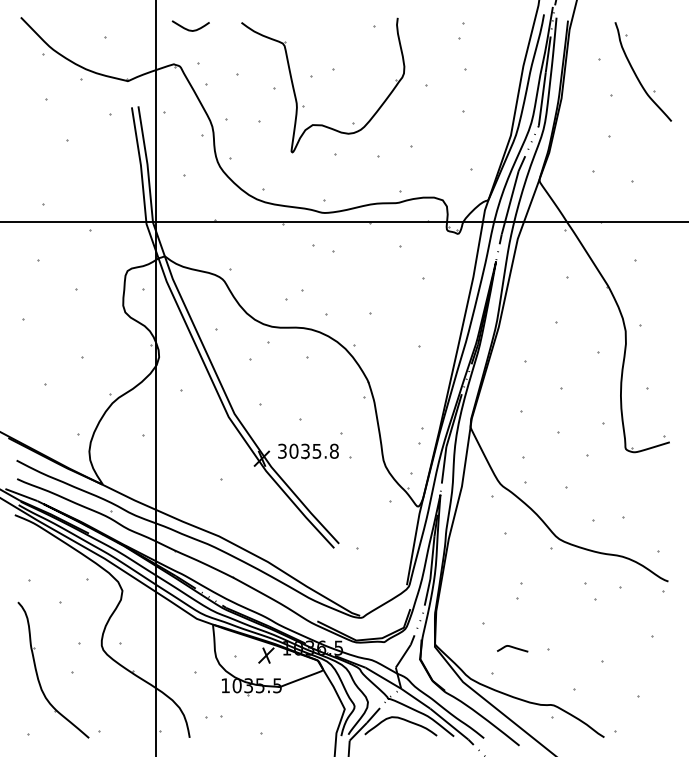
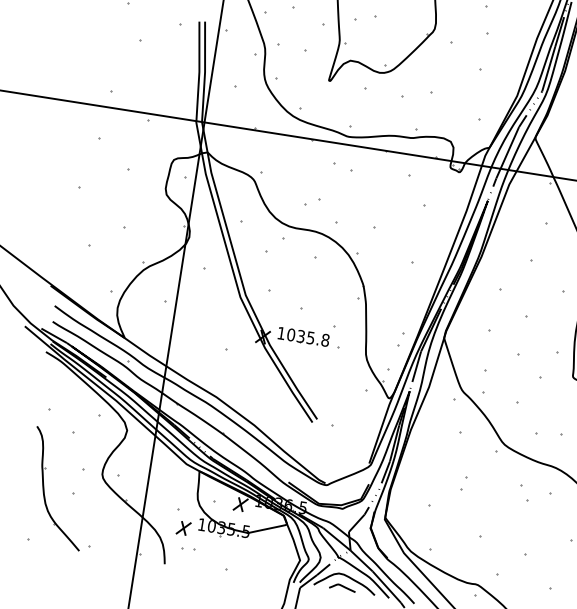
text: (282, 450) -> (281, 332), 3035.8 -> 1035.8
curve: (512, 648) -> (342, 587), moved
part: (204, 693) -> (183, 528), added

